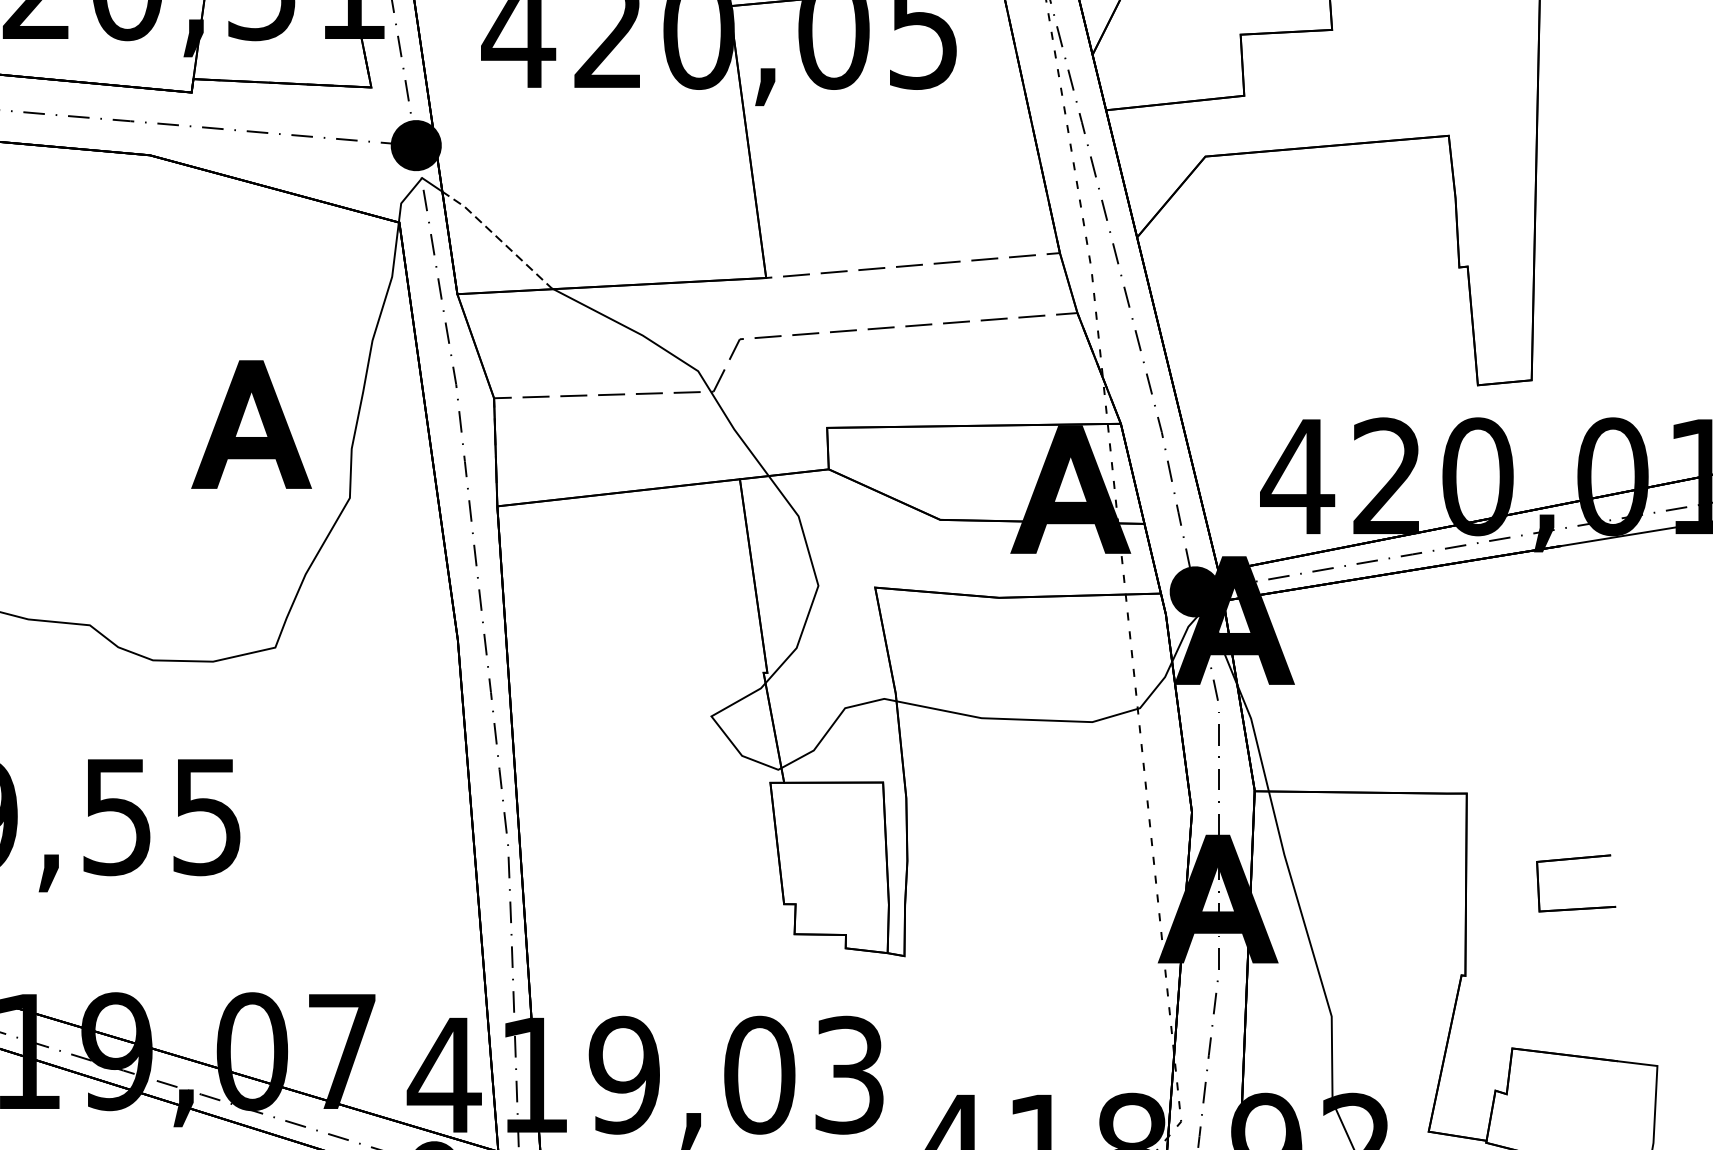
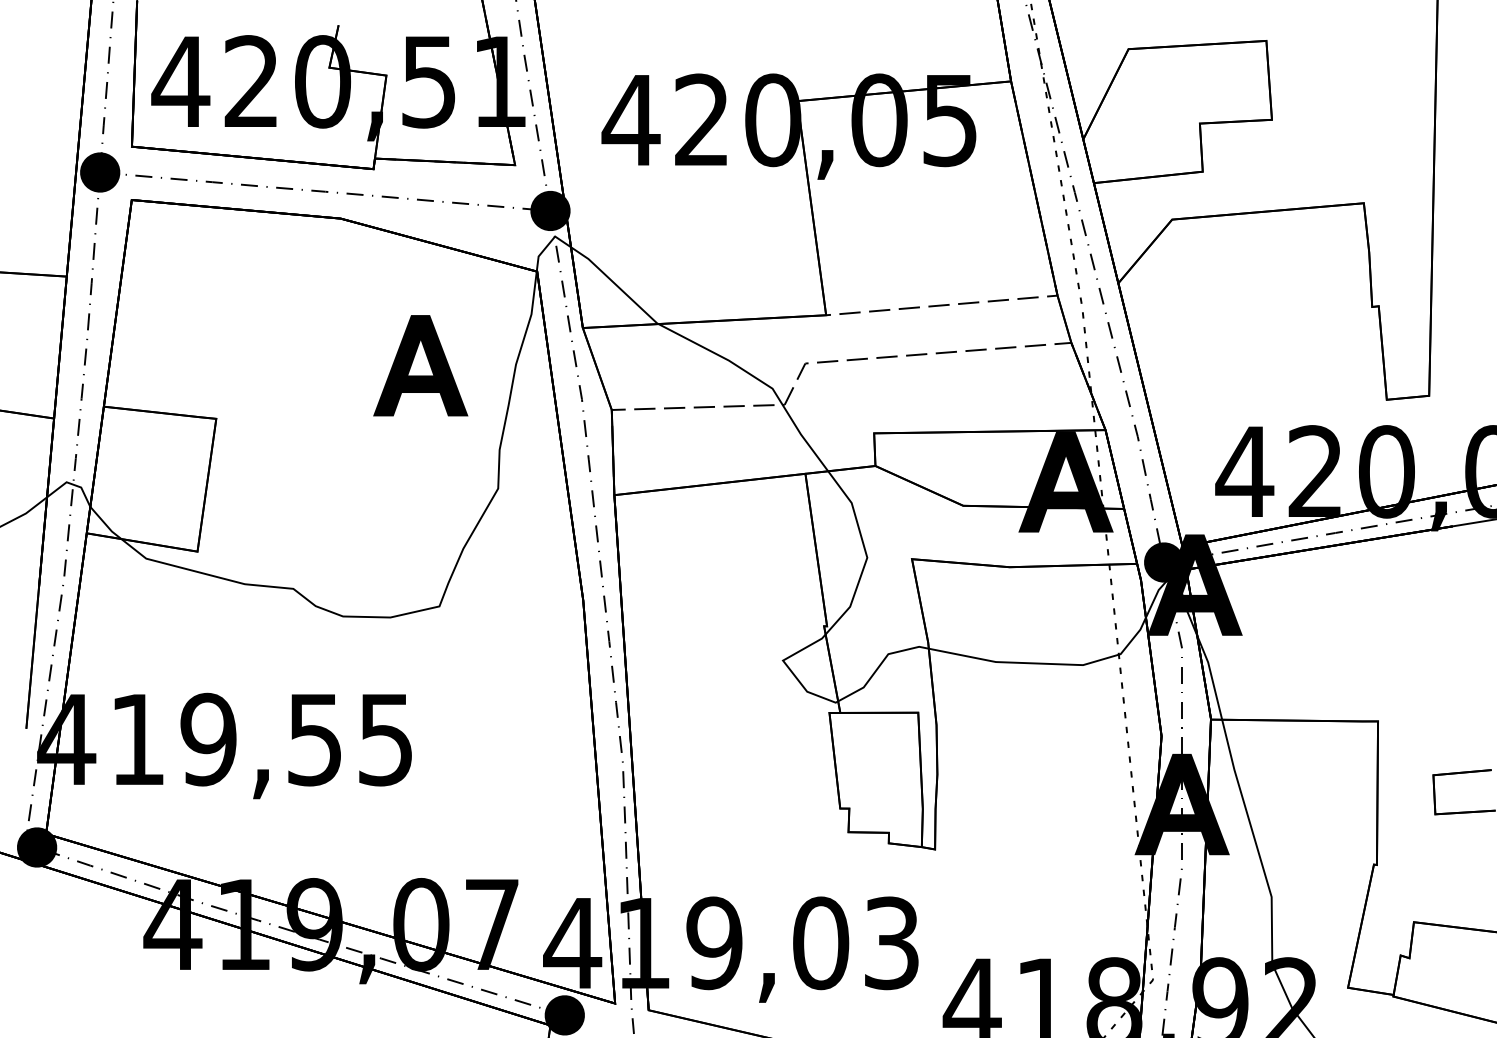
line: (498, 238) -> (615, 284), dashed -> solid
part: (251, 424) -> (420, 365), moved

